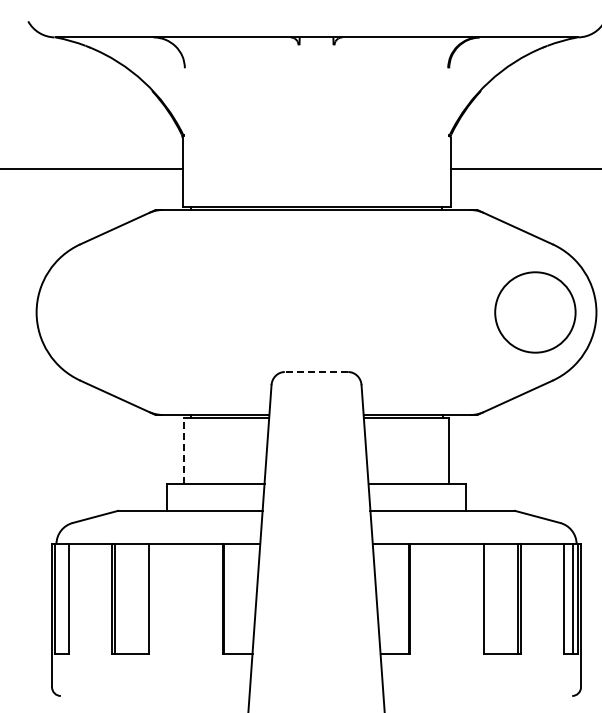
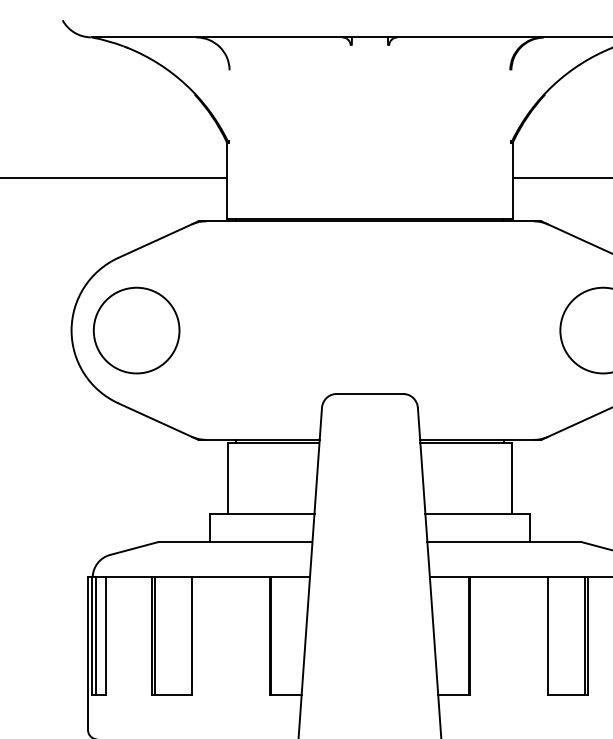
circle: (97, 312) -> (136, 330), added
line: (316, 372) -> (369, 394), dashed -> solid
line: (183, 450) -> (228, 477), dashed -> solid
line: (59, 598) -> (95, 635), added

